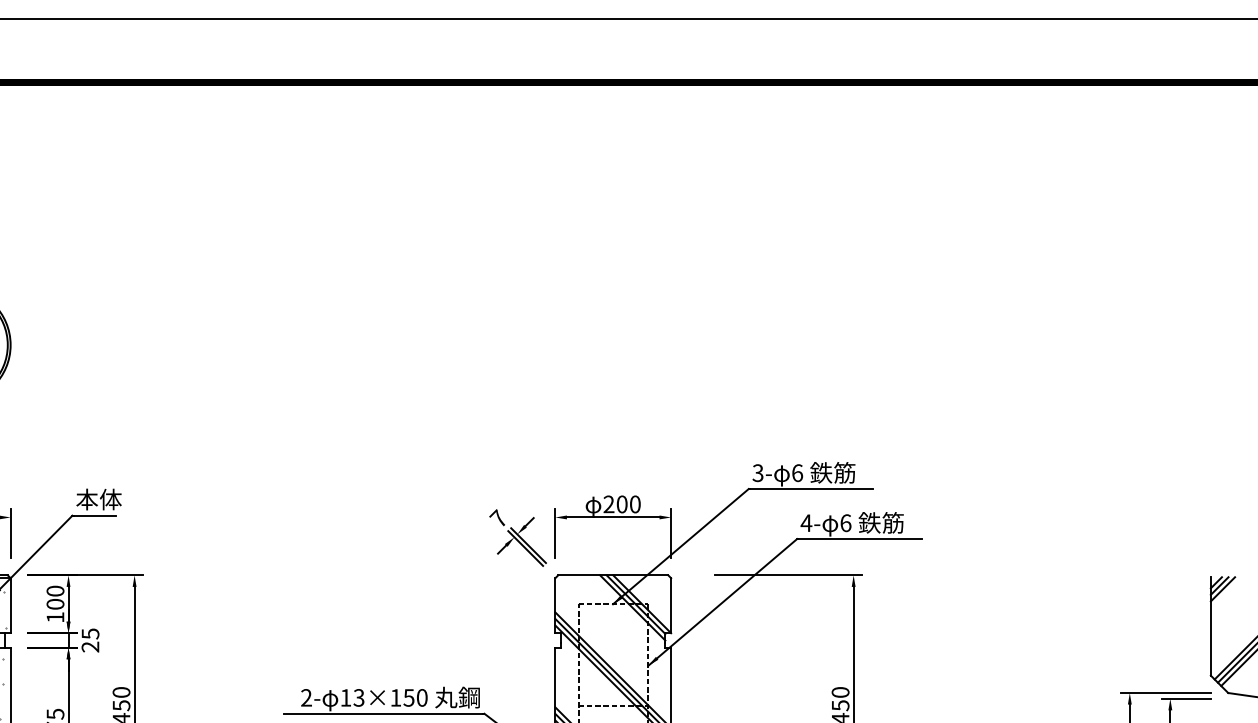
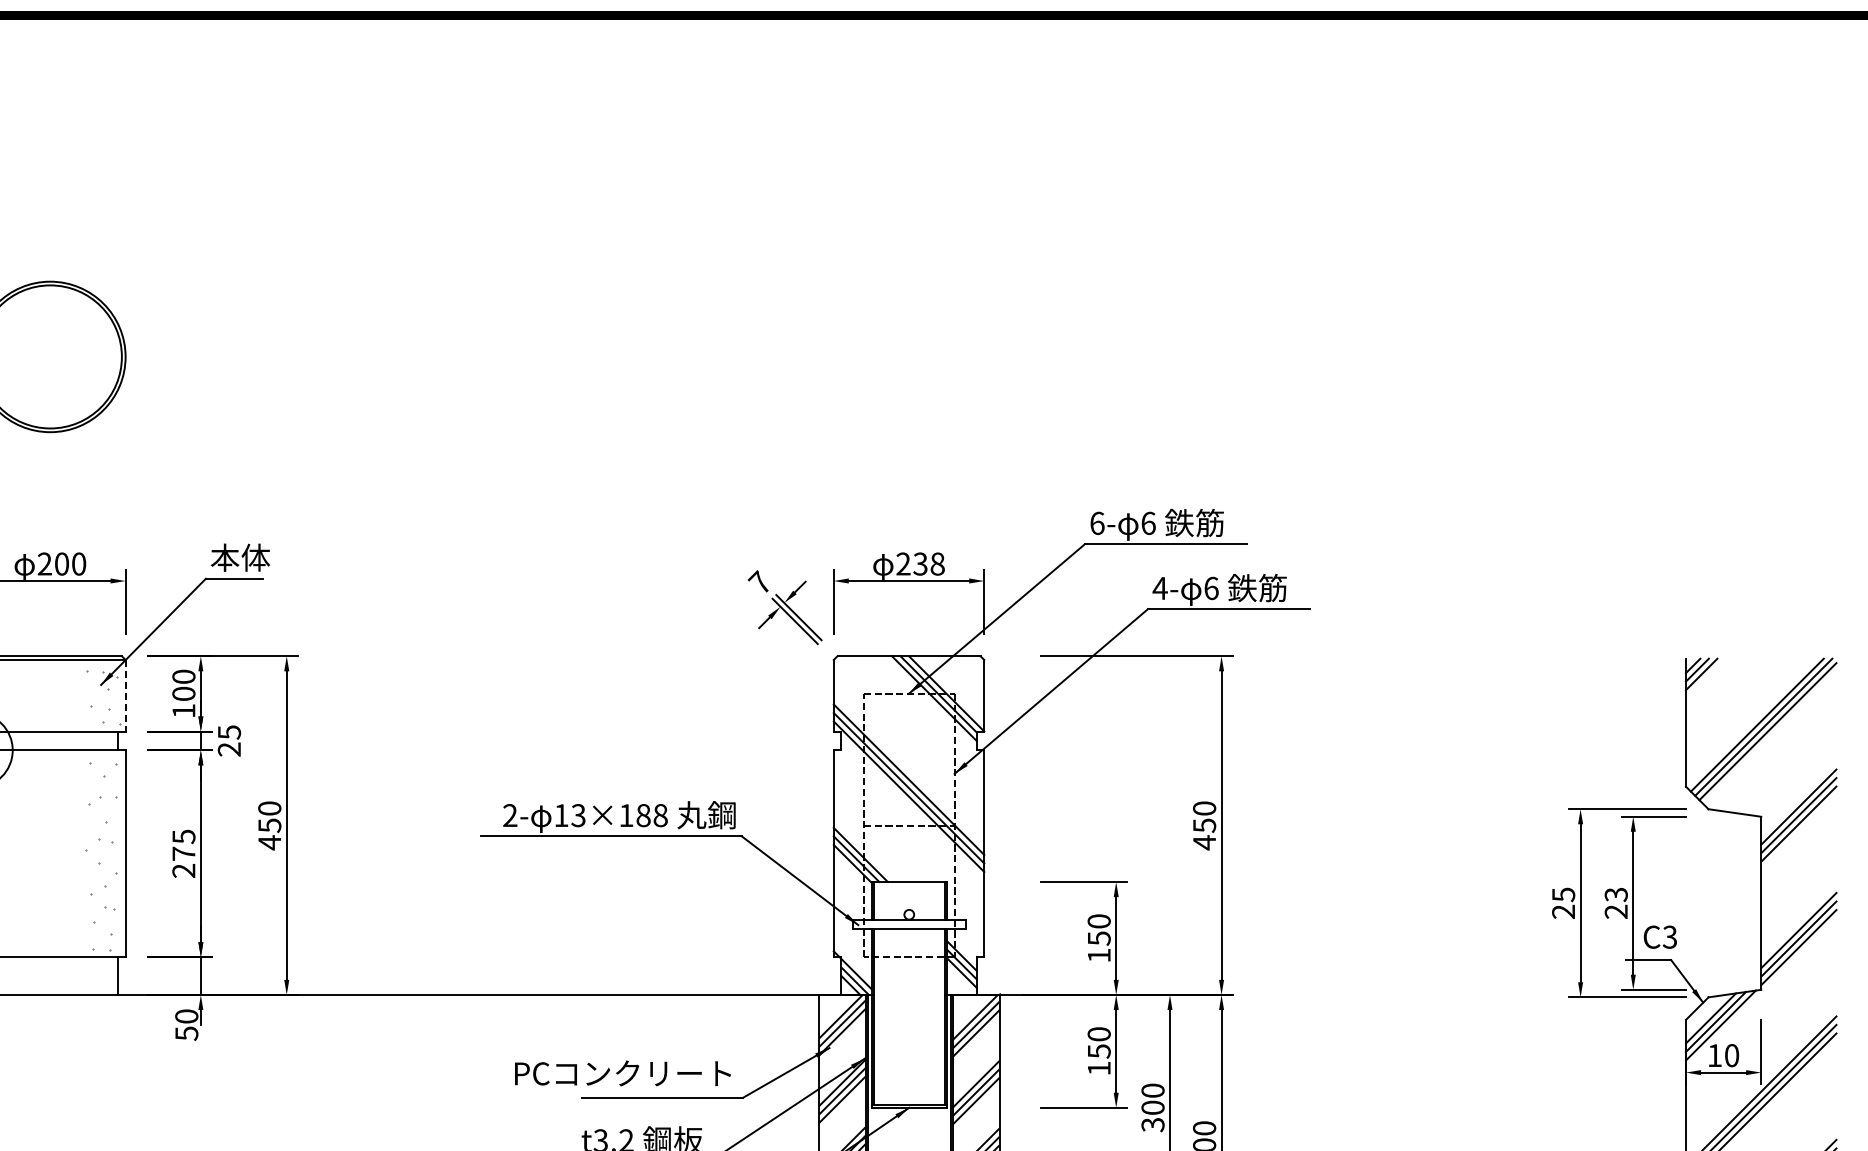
text: (758, 473) -> (1097, 523), 3- -> 6-
text: (628, 503) -> (928, 563), 200 -> 238
line: (10, 605) -> (125, 695), solid -> dashed
text: (415, 697) -> (651, 815), 13×150 -> 13×188

